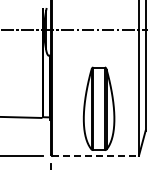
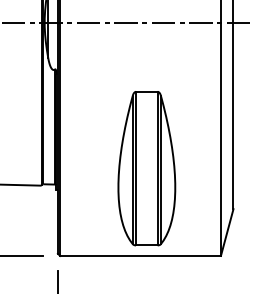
line: (96, 155) -> (142, 255), dashed -> solid

